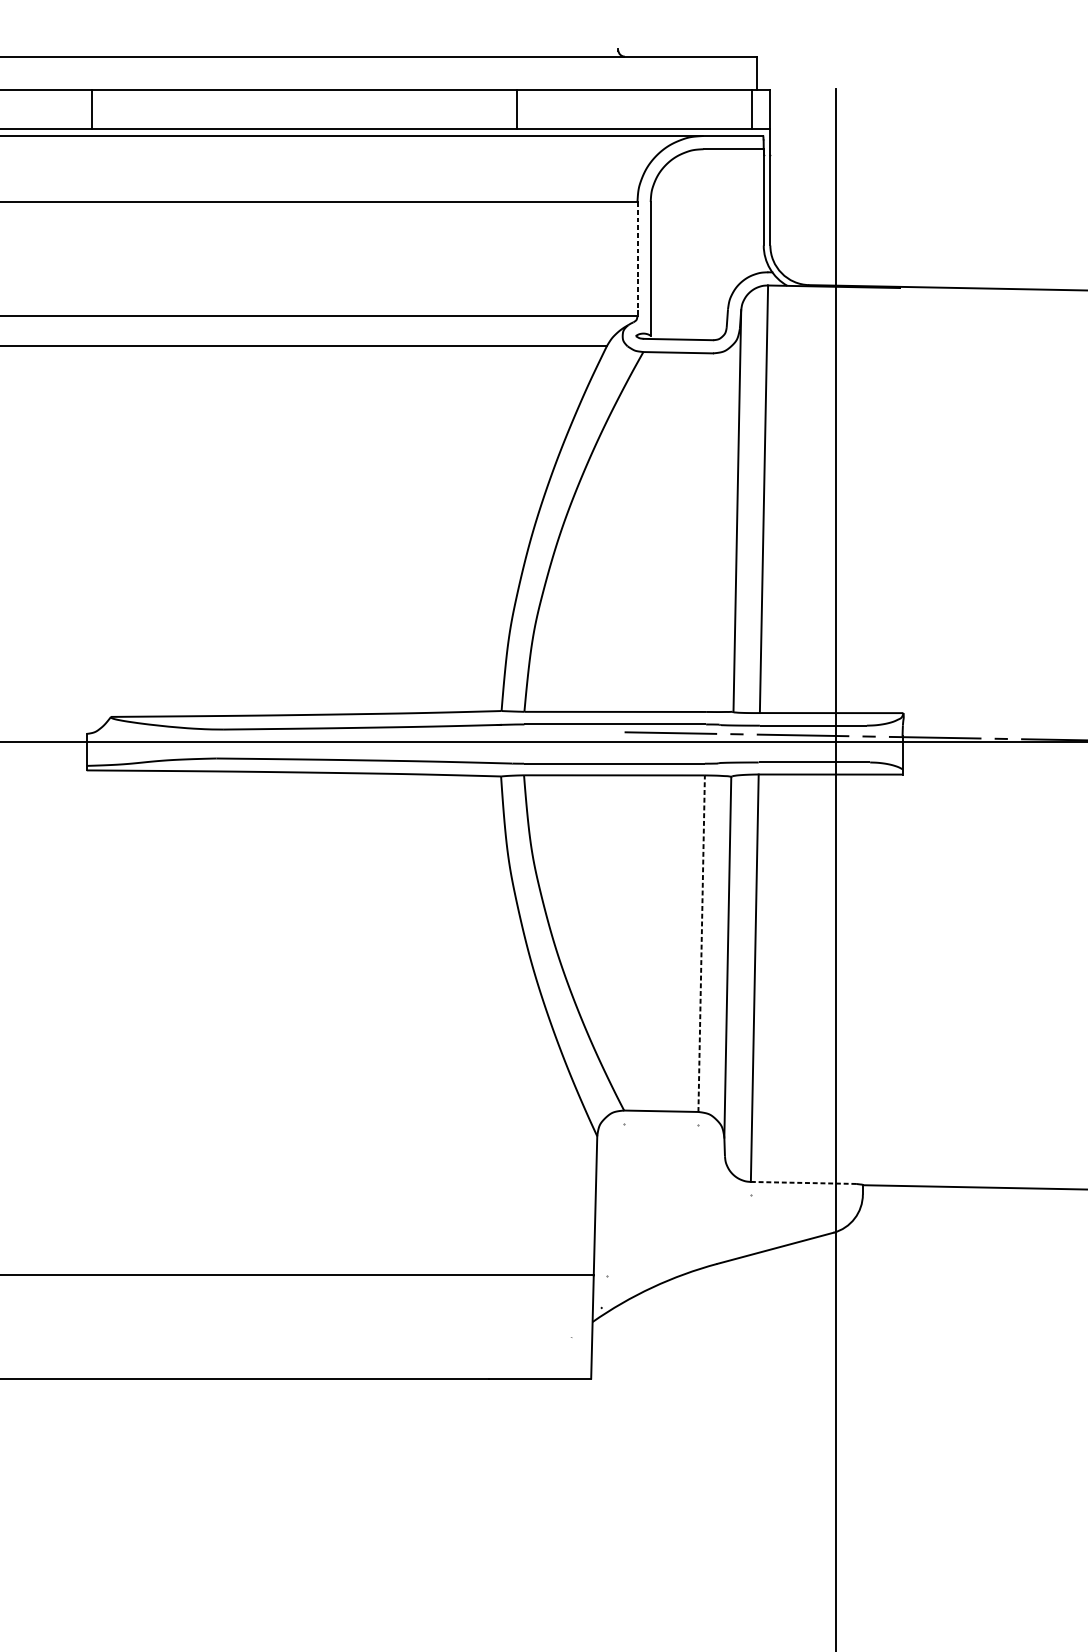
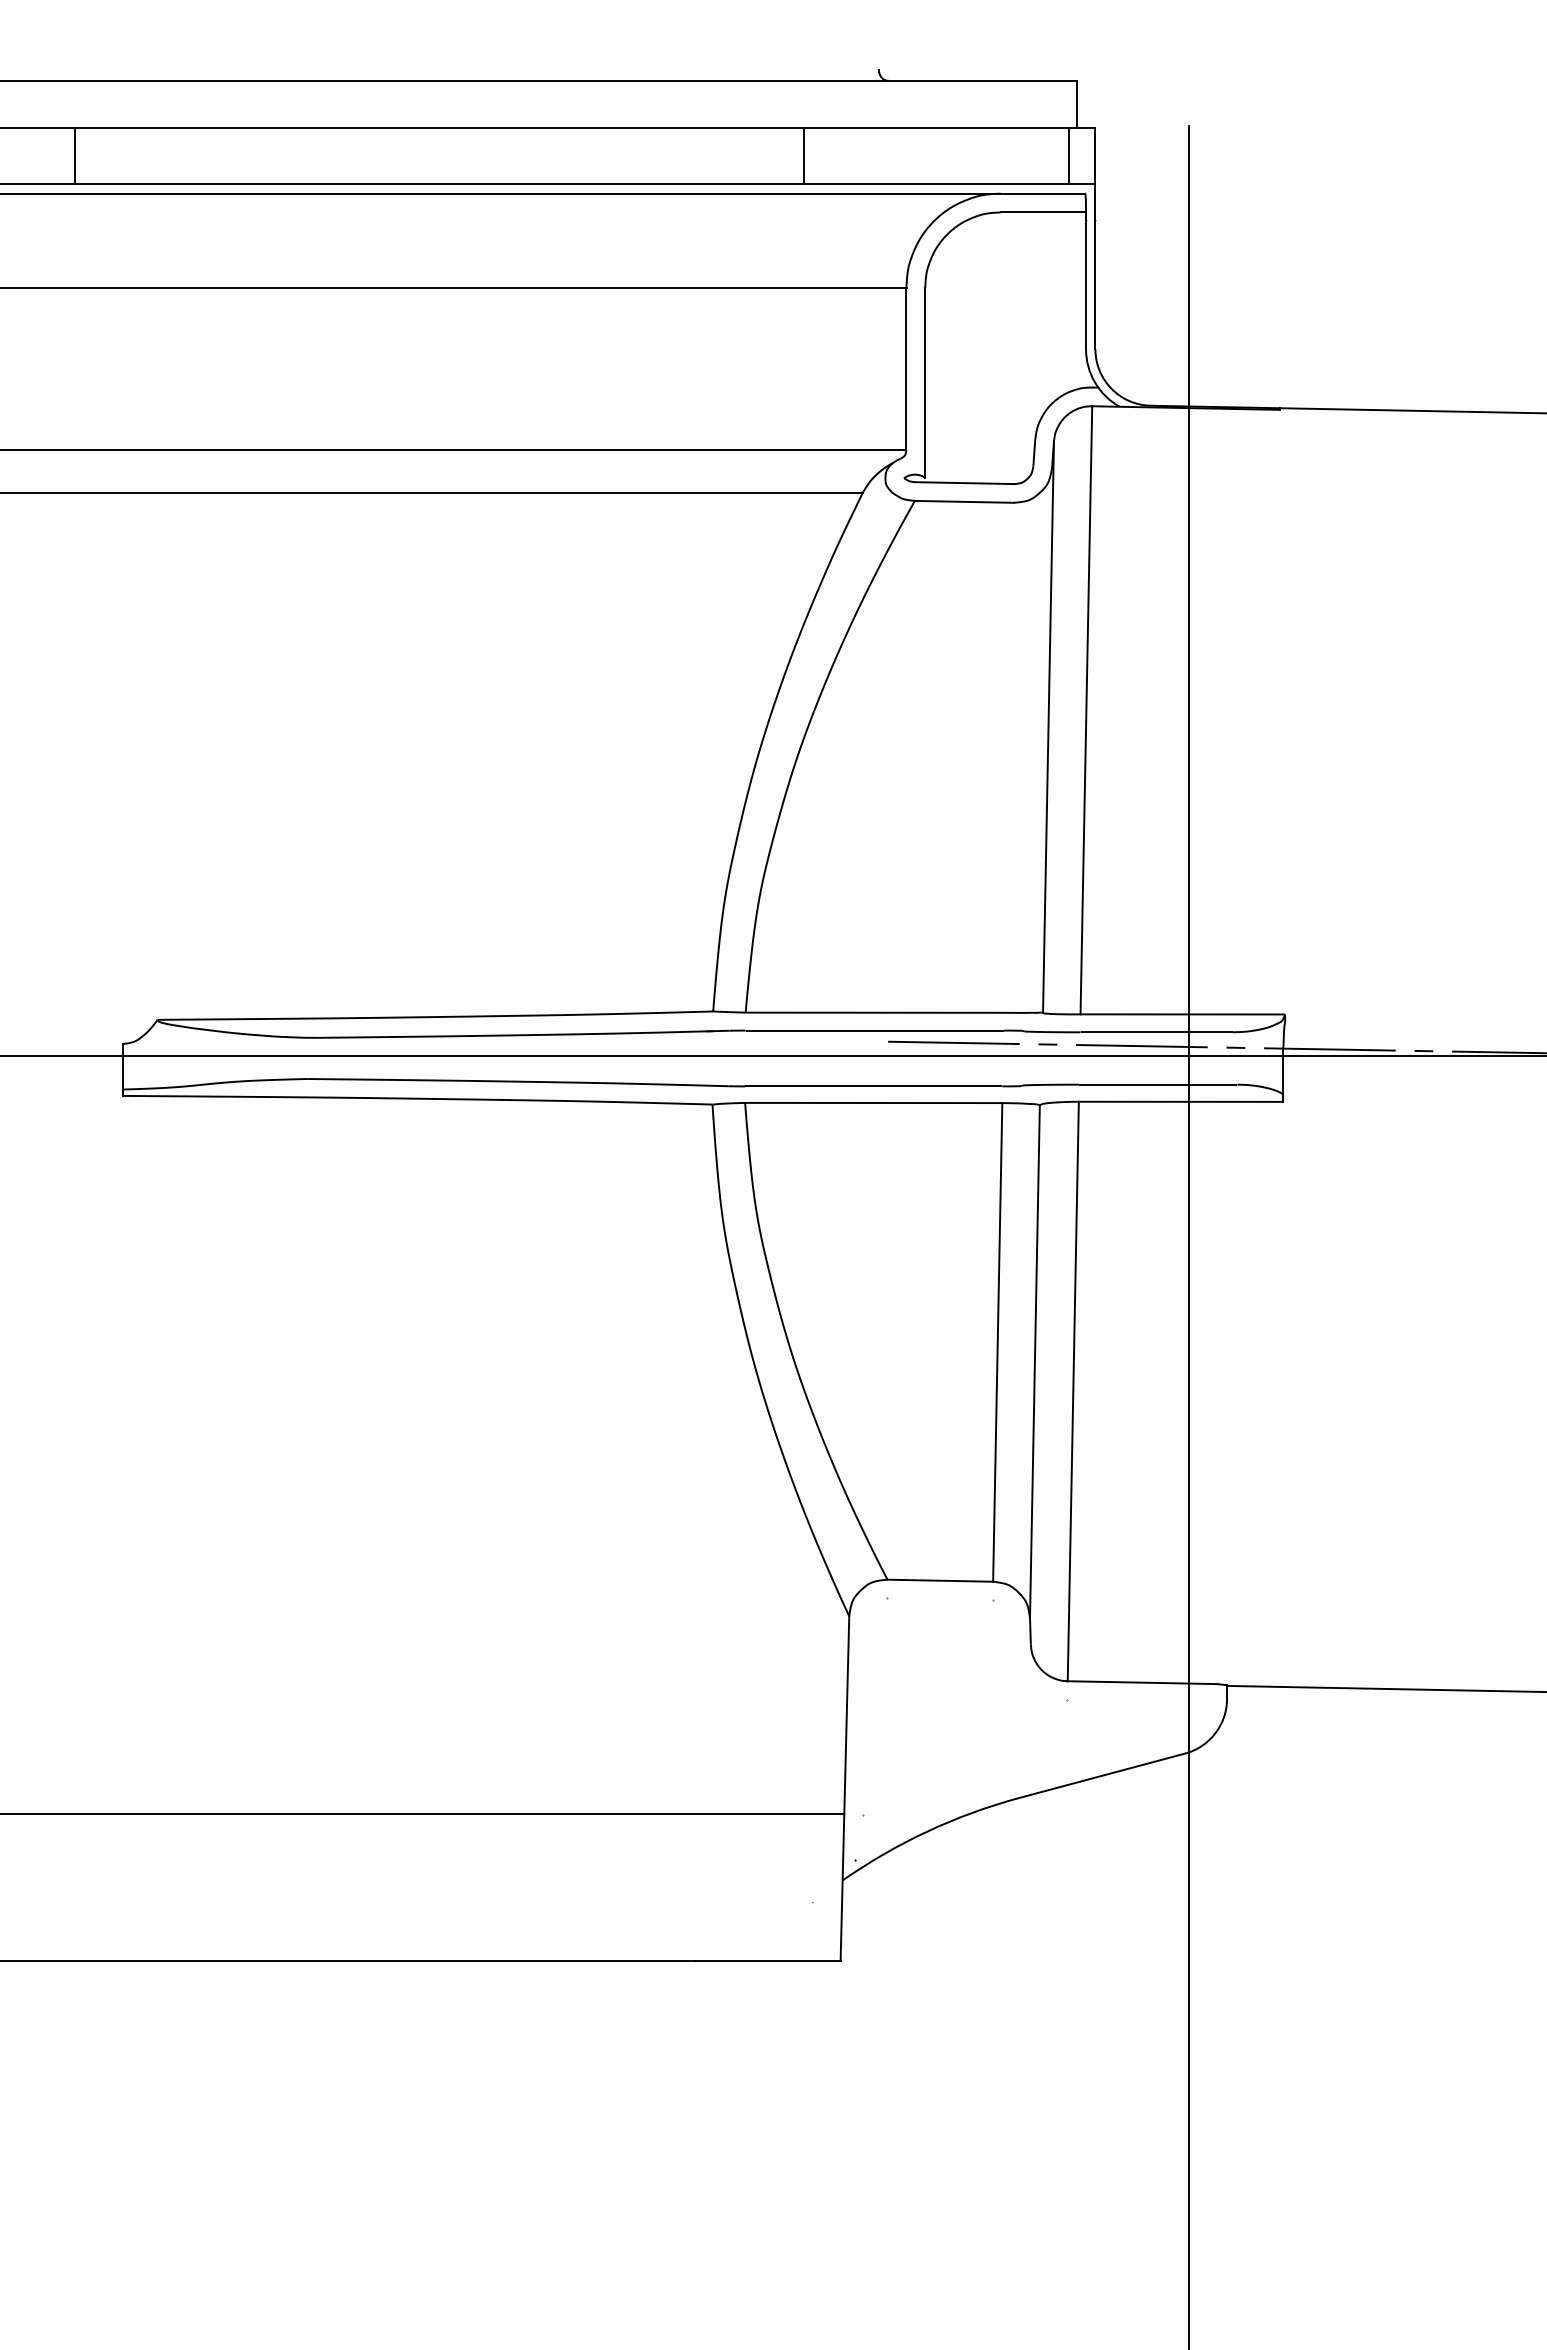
line: (91, 109) -> (75, 155), moved
line: (517, 109) -> (804, 155), moved
line: (637, 259) -> (906, 369), dashed -> solid
line: (701, 943) -> (997, 1341), dashed -> solid
line: (803, 1182) -> (1142, 1682), dashed -> solid

